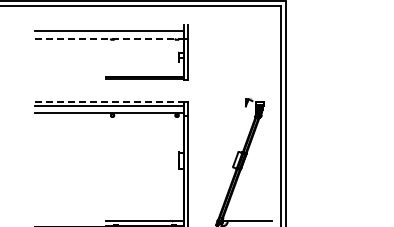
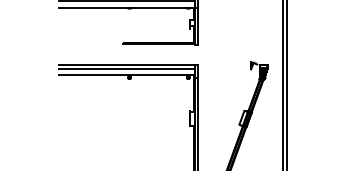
line: (109, 39) -> (126, 8), dashed -> solid
line: (109, 101) -> (126, 64), dashed -> solid

